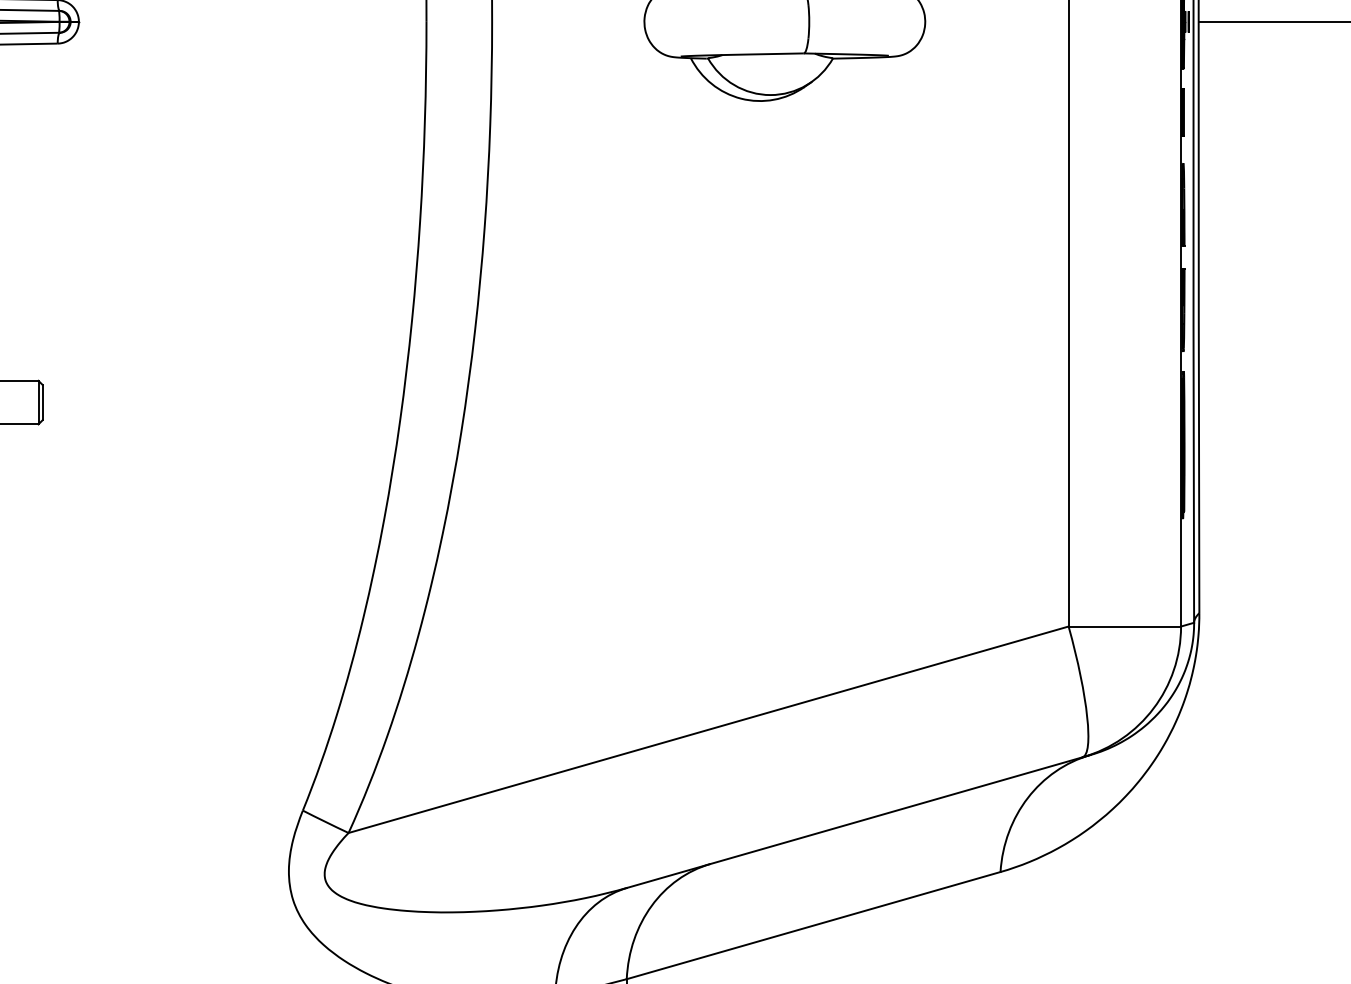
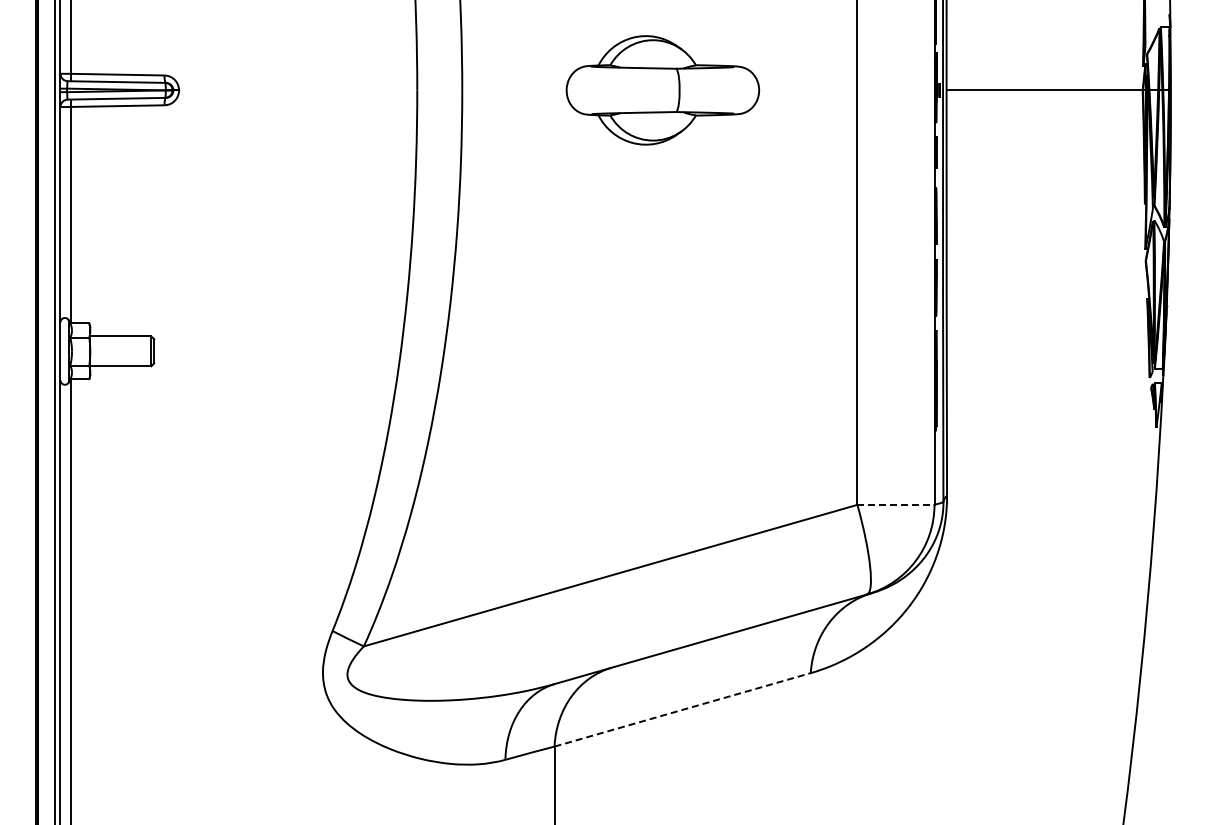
line: (1124, 625) -> (895, 504), solid -> dashed
line: (814, 925) -> (683, 709), solid -> dashed

